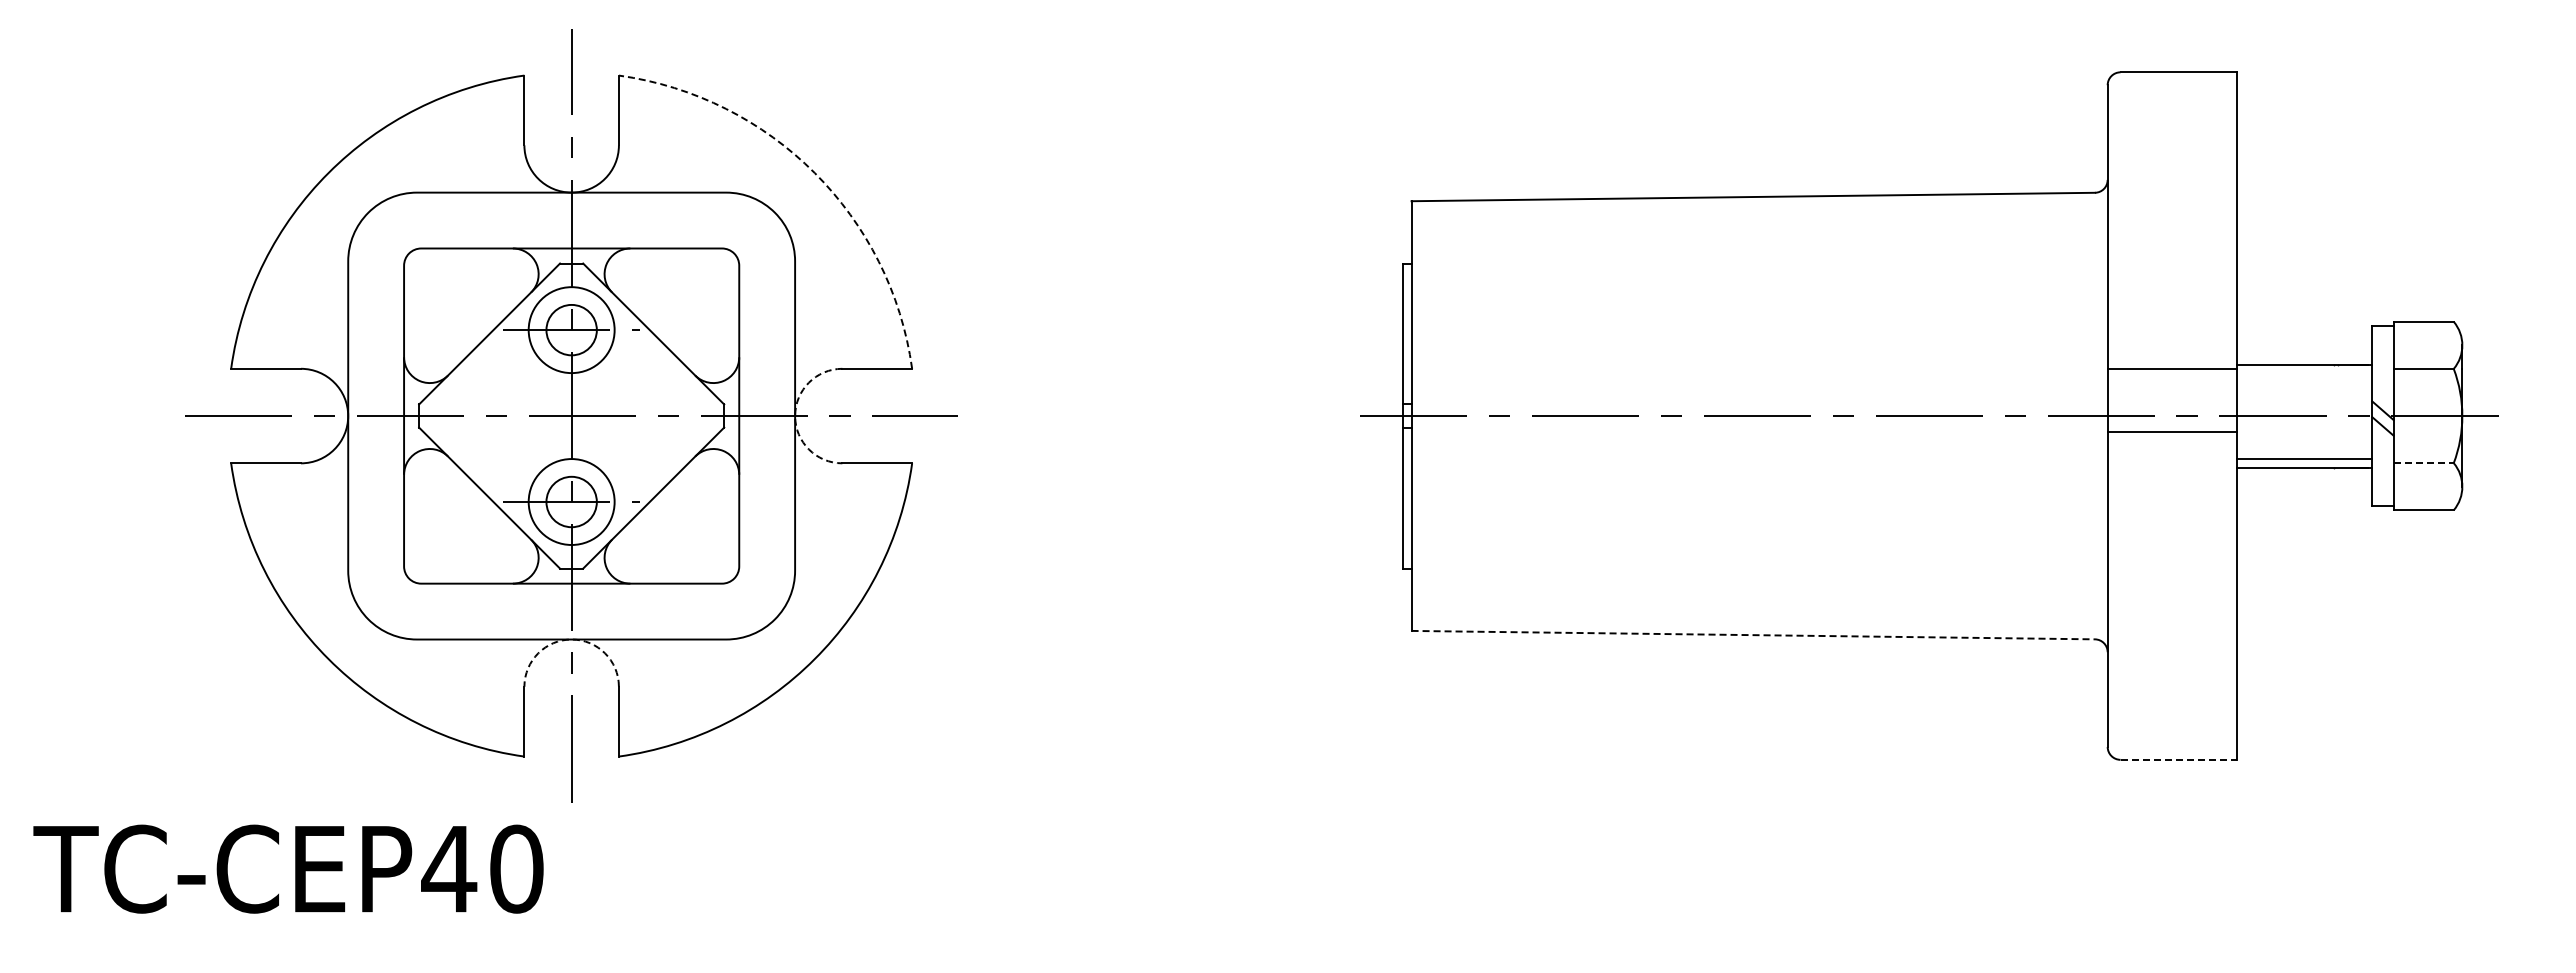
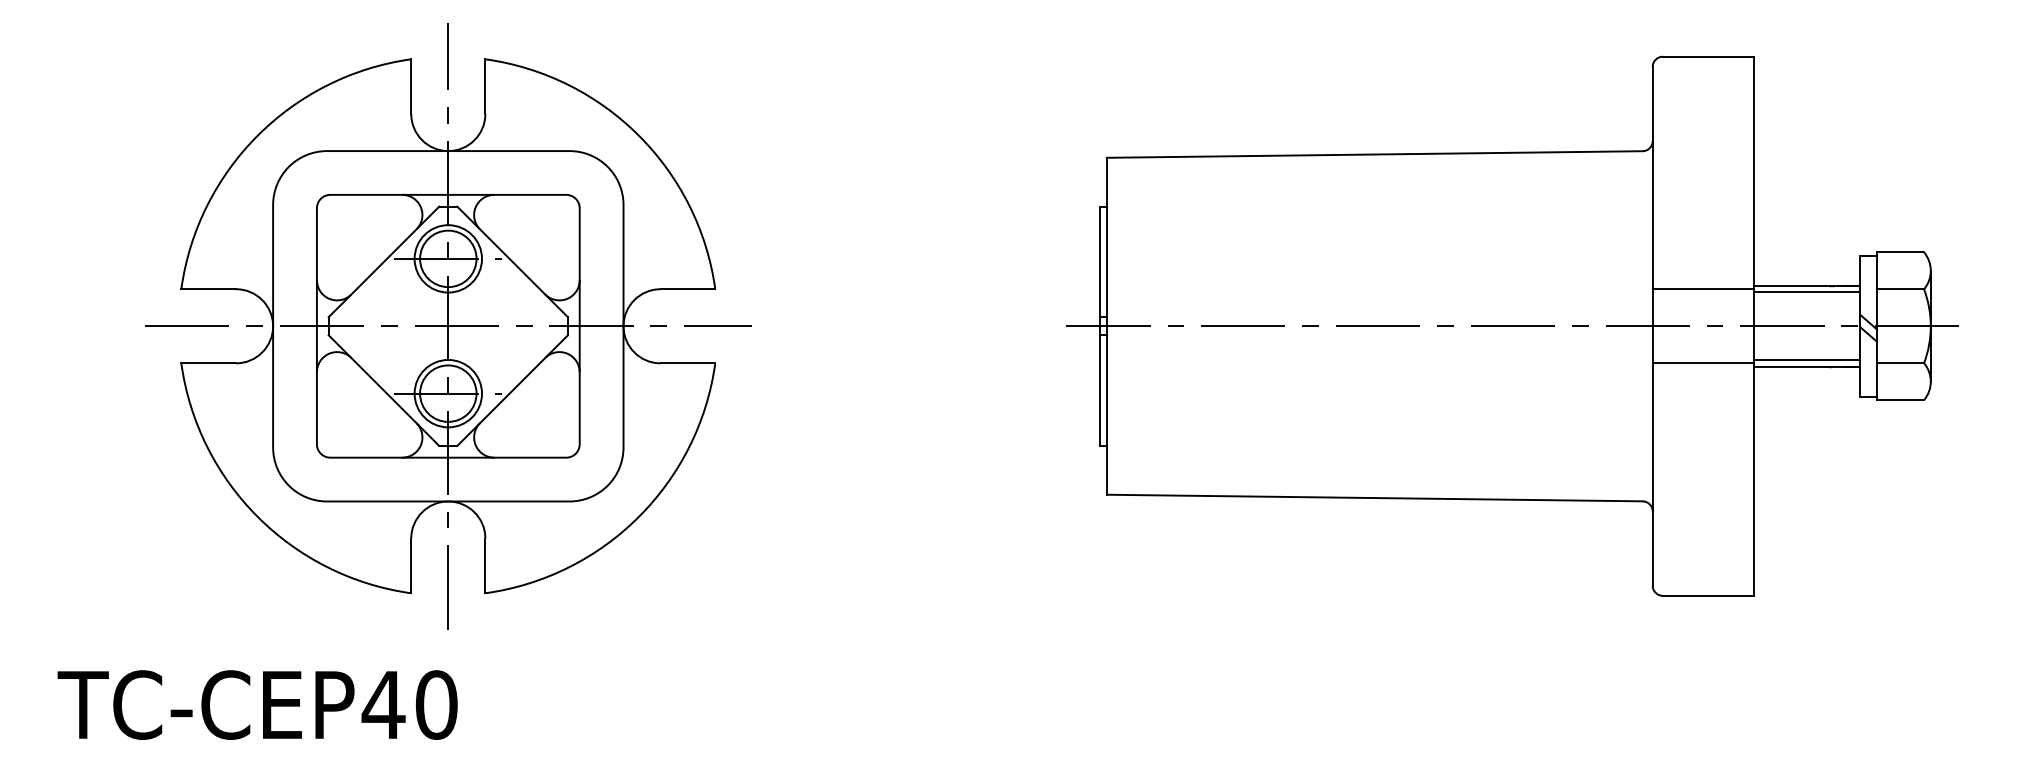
arc: (814, 173) -> (638, 136), dashed -> solid
circle: (571, 330) -> (448, 259), size x1.43
line: (2304, 372) -> (1807, 292), added
arc: (795, 416) -> (623, 326), dashed -> solid
line: (2171, 432) -> (1702, 363), moved
line: (2424, 463) -> (1901, 363), dashed -> solid
circle: (571, 502) -> (448, 394), size x1.43
line: (1753, 635) -> (1374, 498), dashed -> solid
arc: (571, 639) -> (448, 501), dashed -> solid
line: (2179, 759) -> (1709, 595), dashed -> solid
text: (288, 868) -> (257, 704), moved

